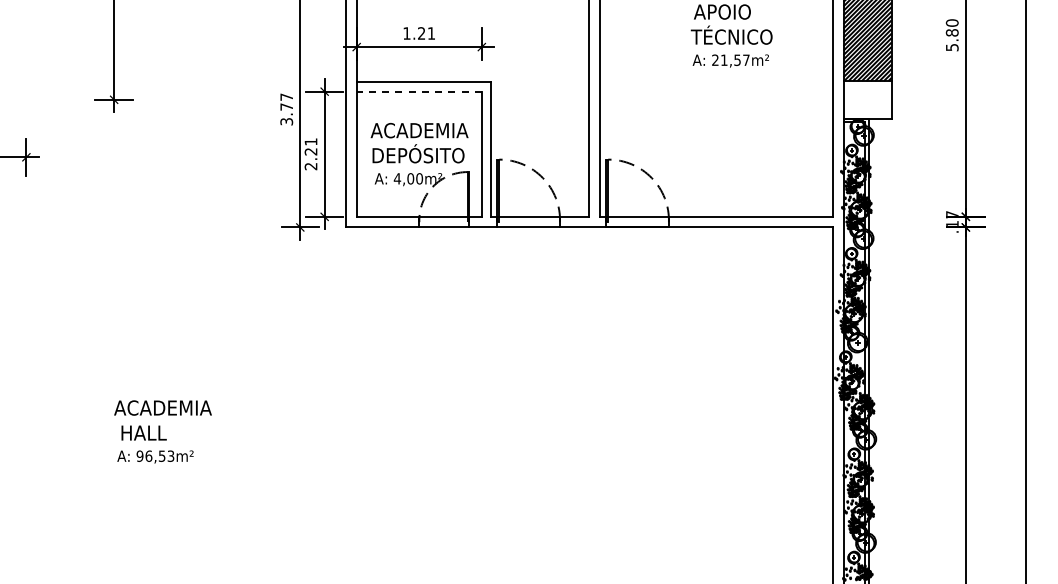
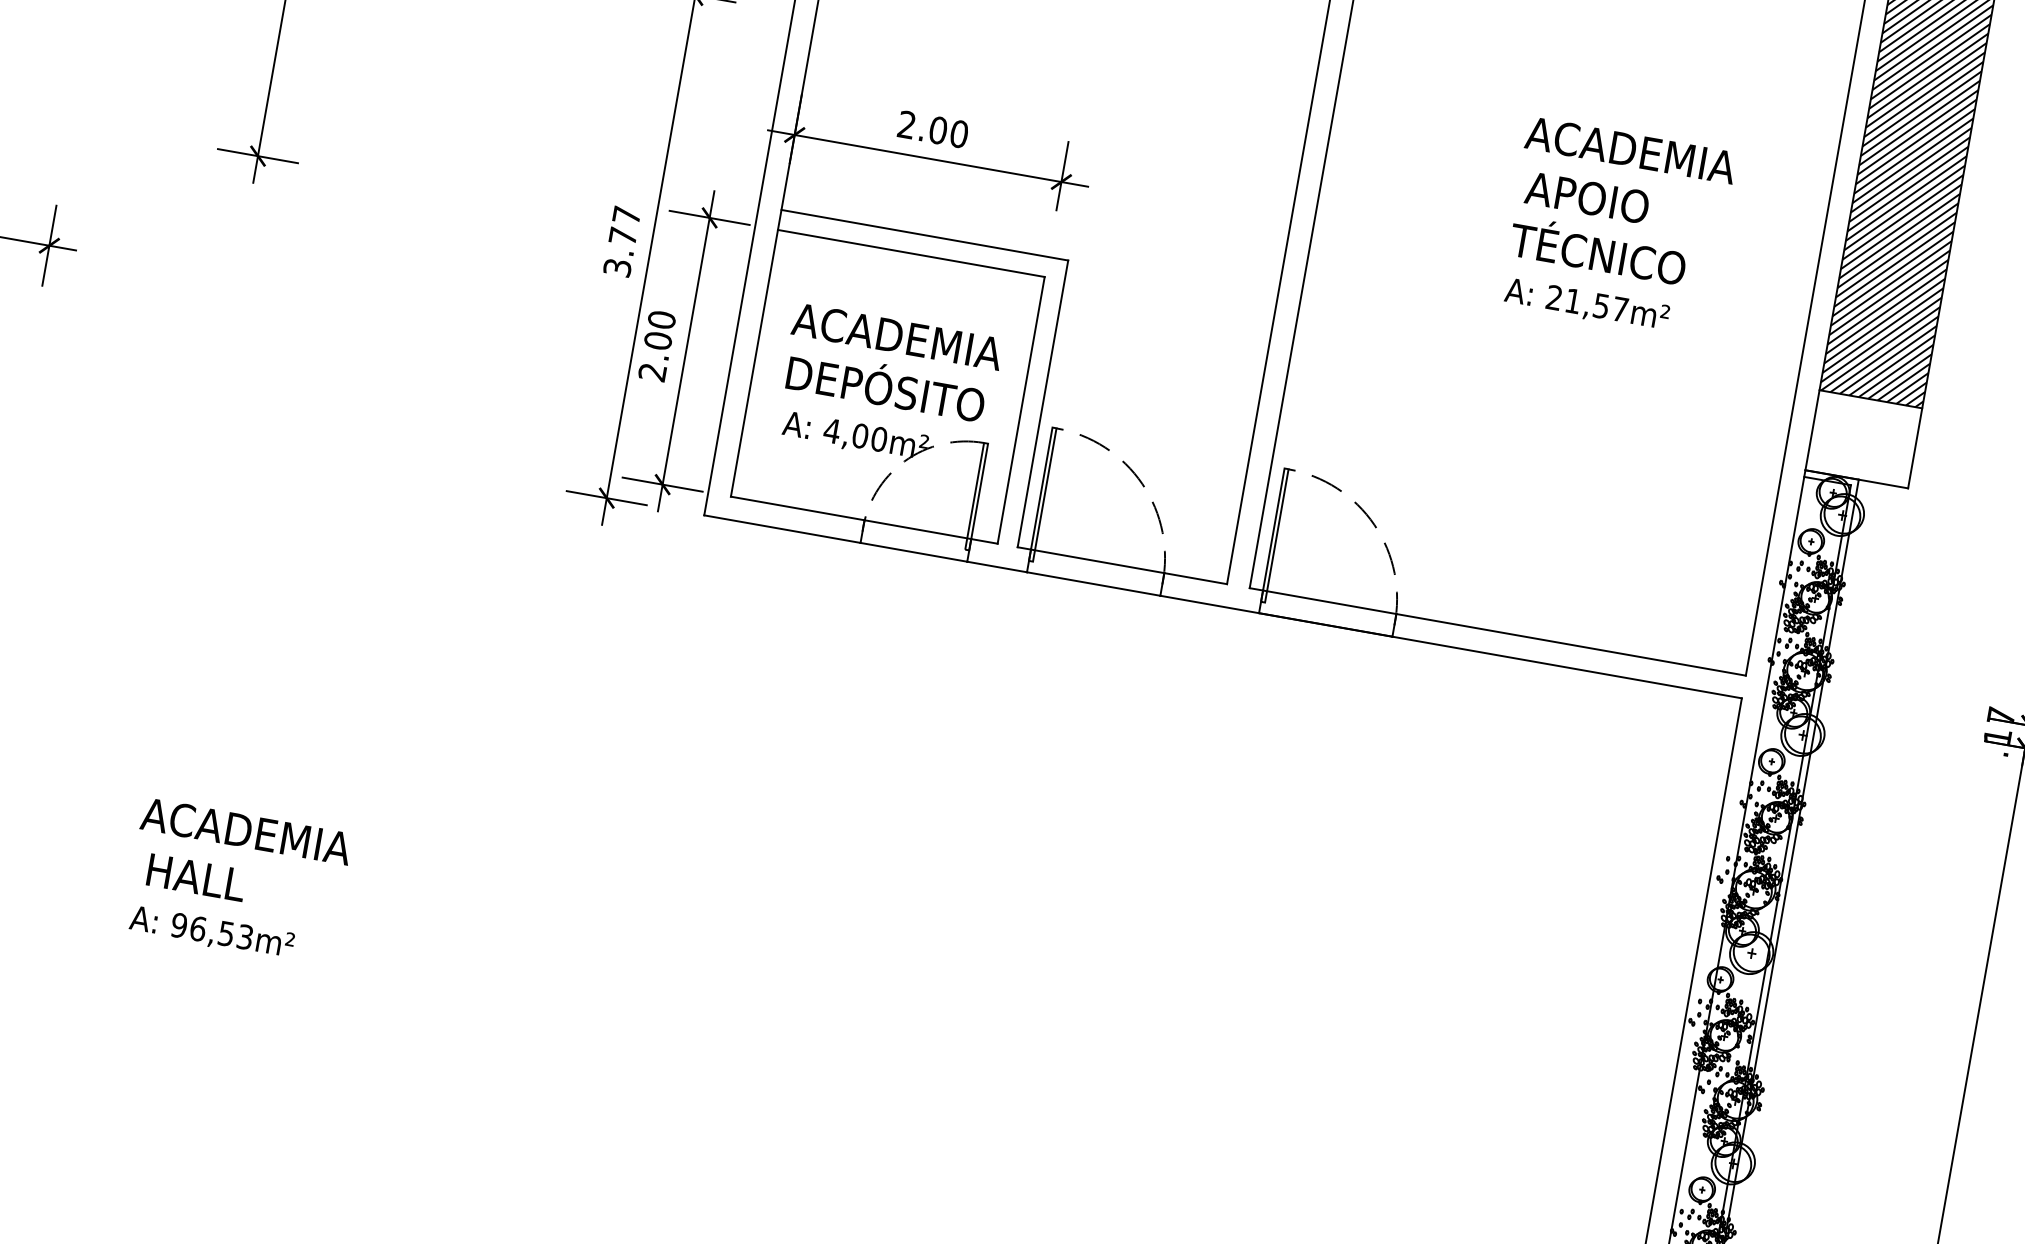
text: (419, 33) -> (933, 129), 1.21 -> 2.00
line: (419, 91) -> (911, 253), dashed -> solid
text: (310, 146) -> (658, 329), 2.21 -> 2.00

